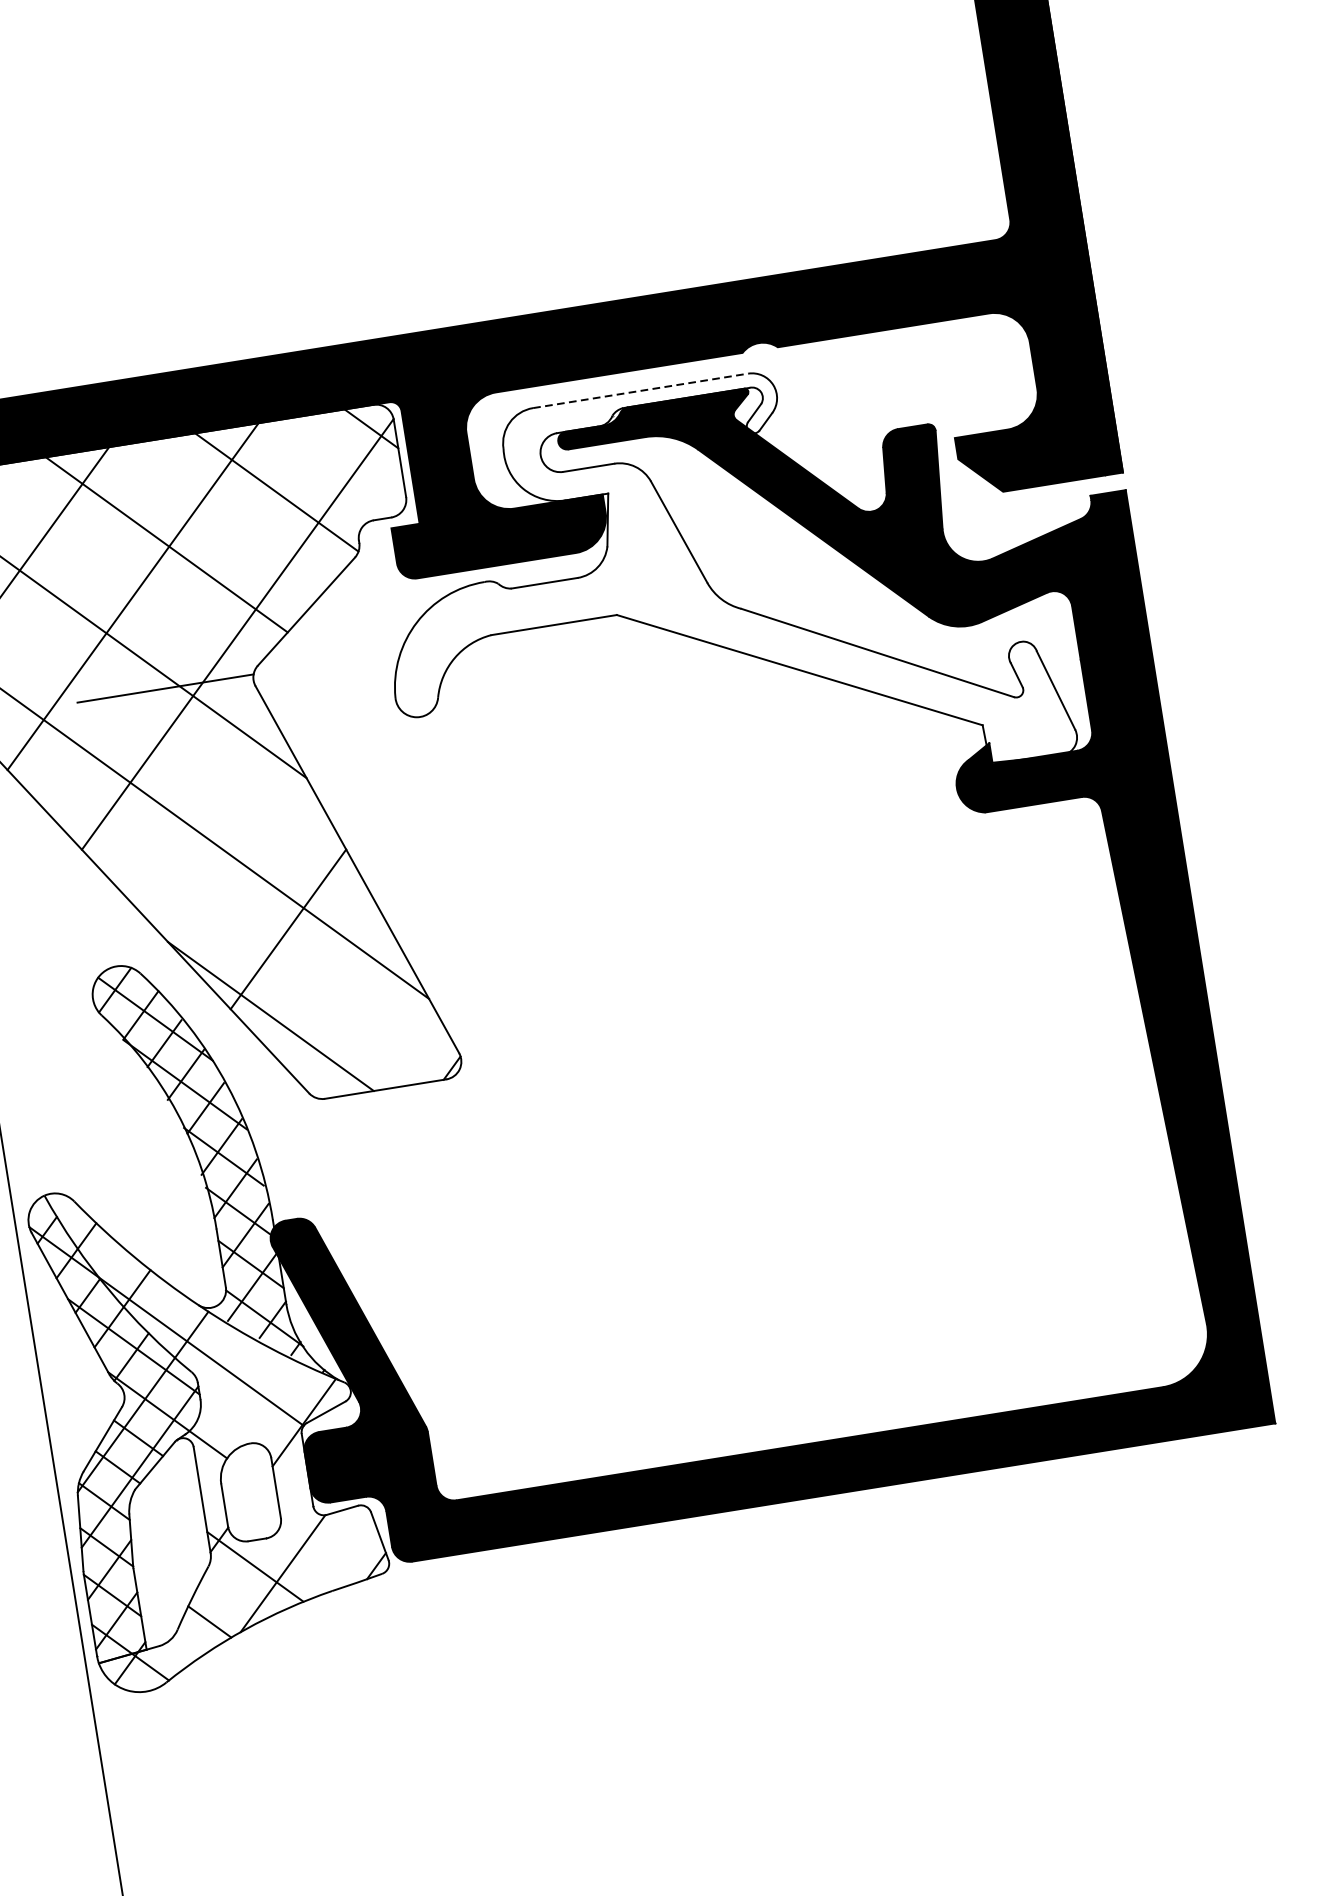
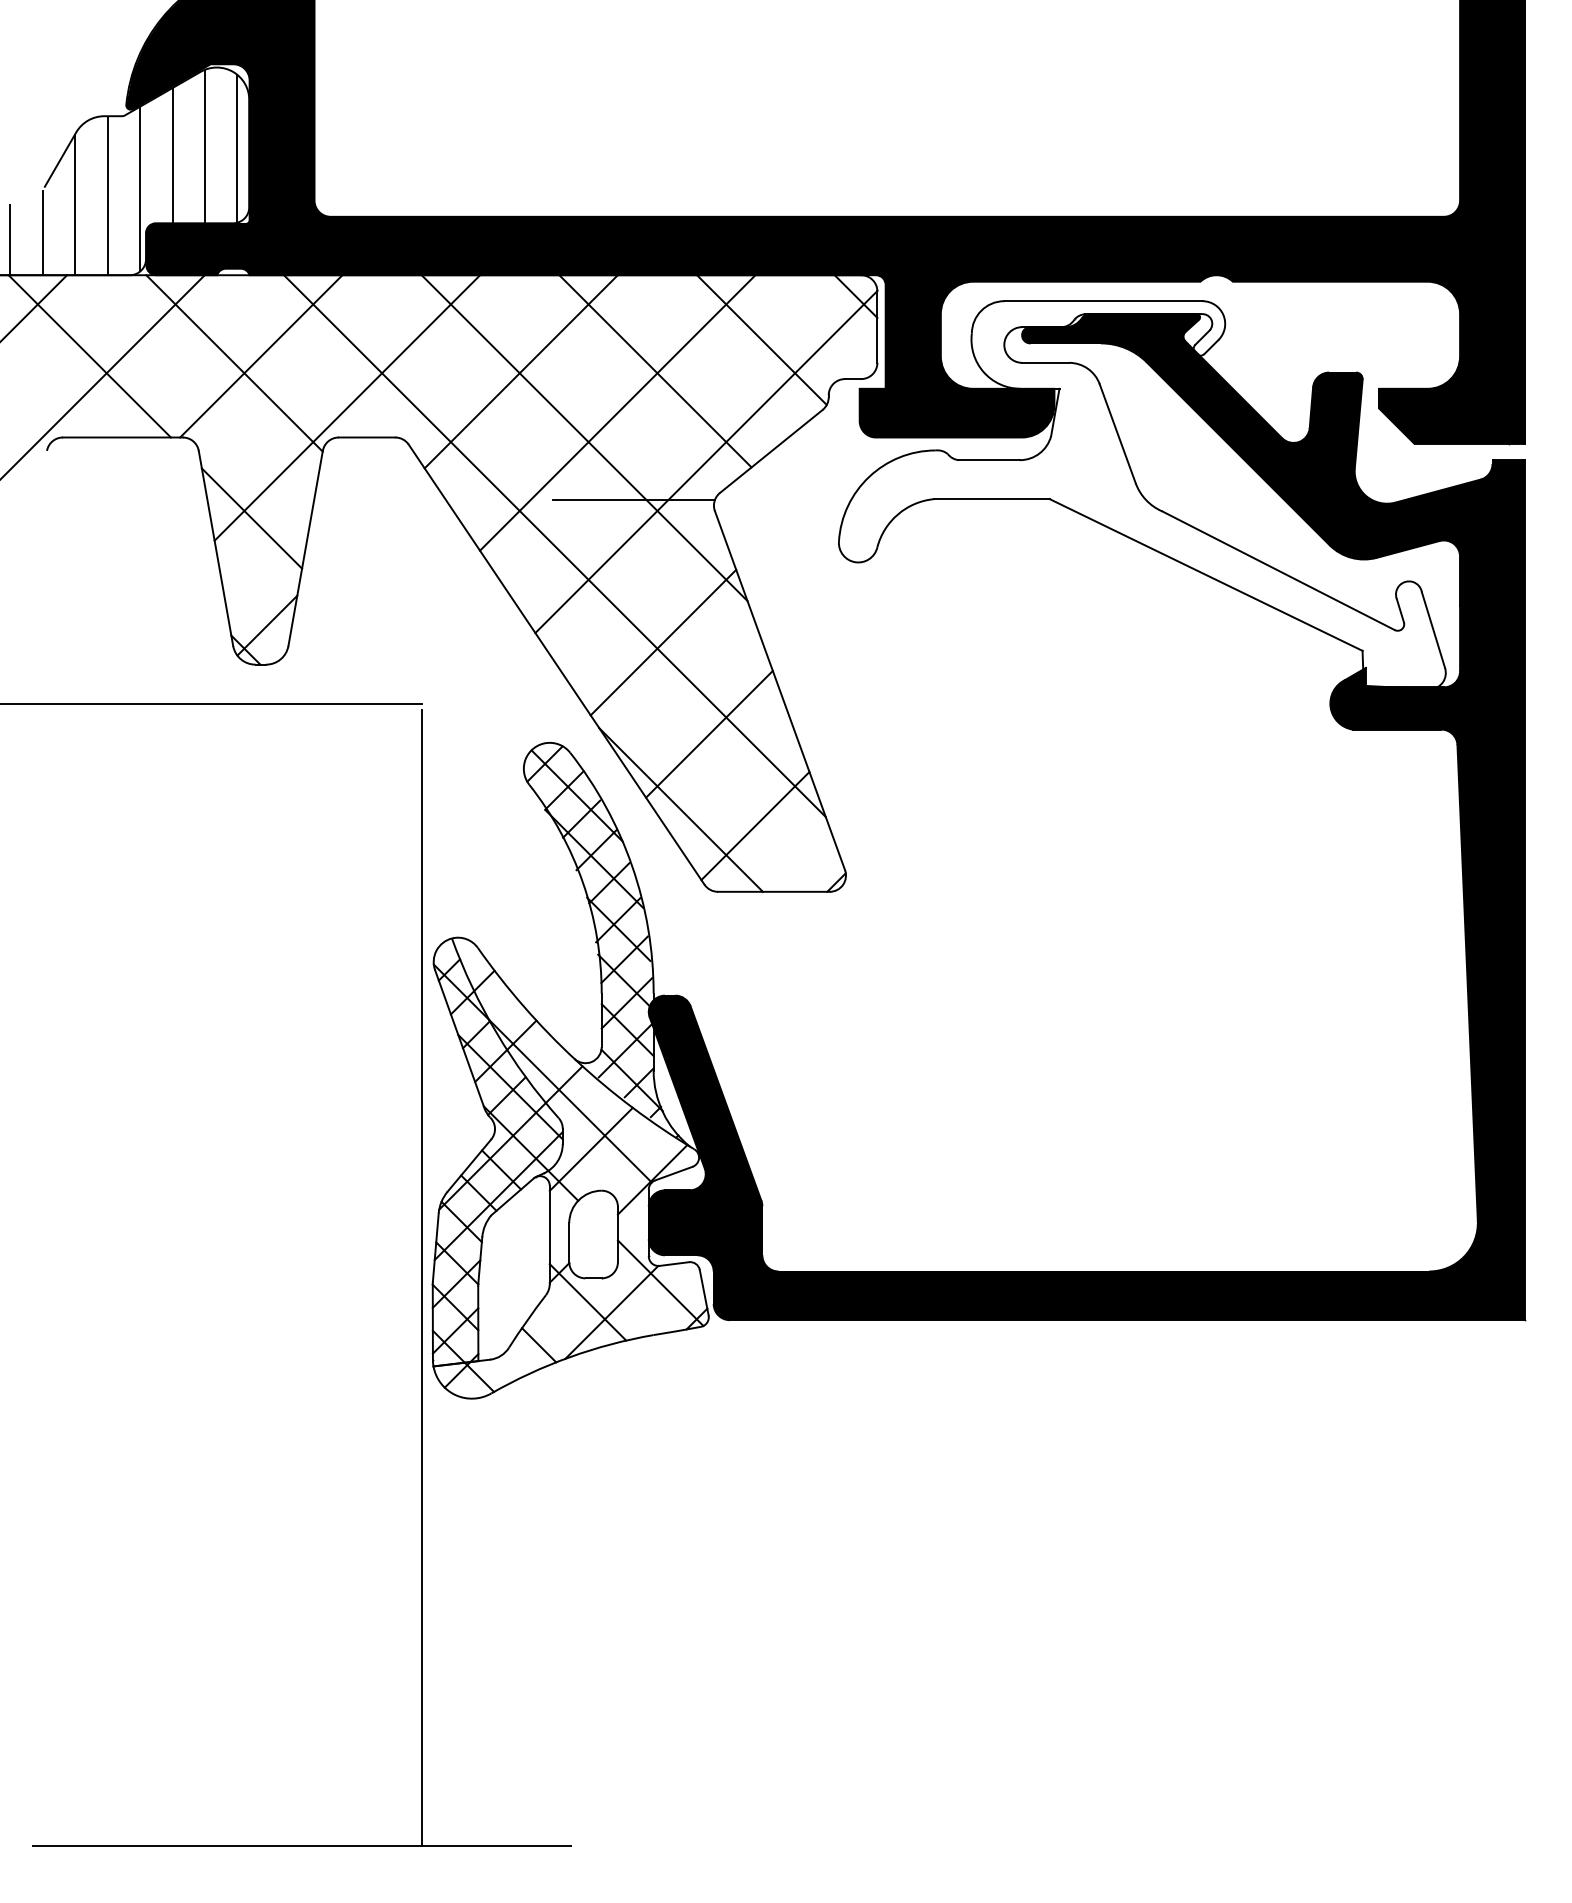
line: (640, 391) -> (1103, 301), dashed -> solid
line: (222, 837) -> (663, 642), added
line: (354, 1020) -> (755, 825), added
line: (231, 1399) -> (590, 1148), added
line: (330, 1533) -> (660, 1283), added

